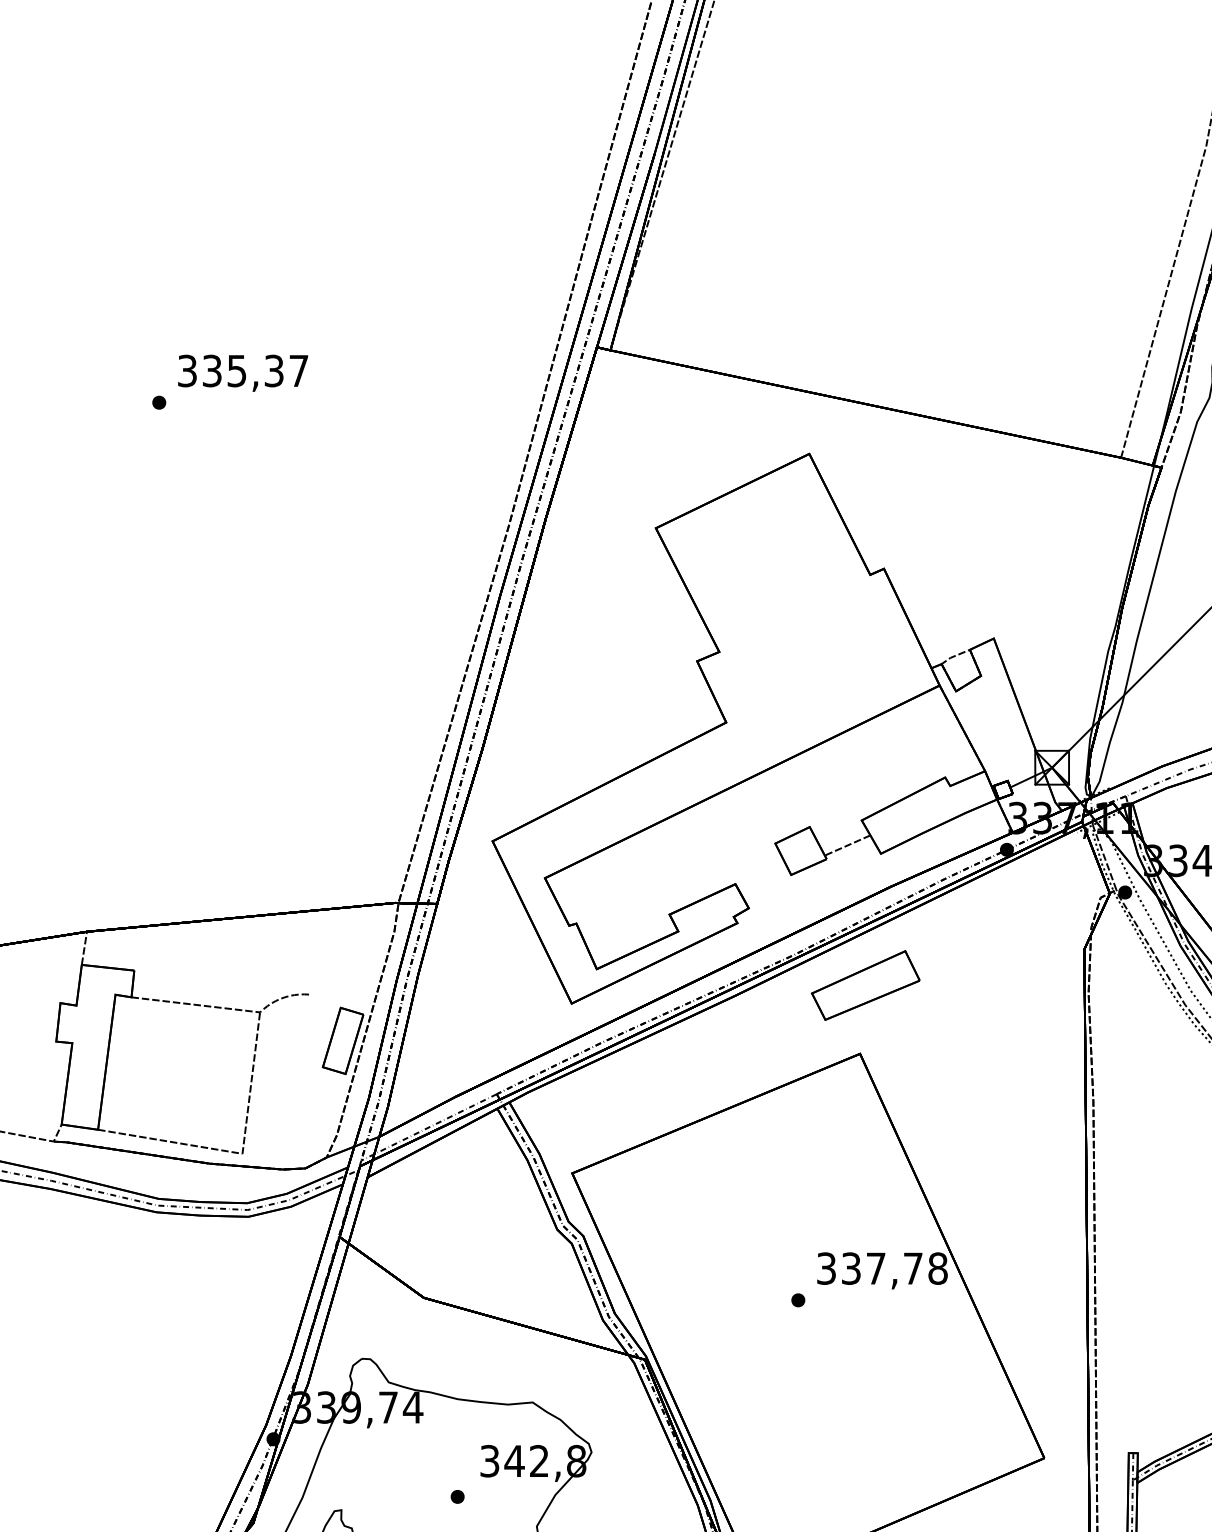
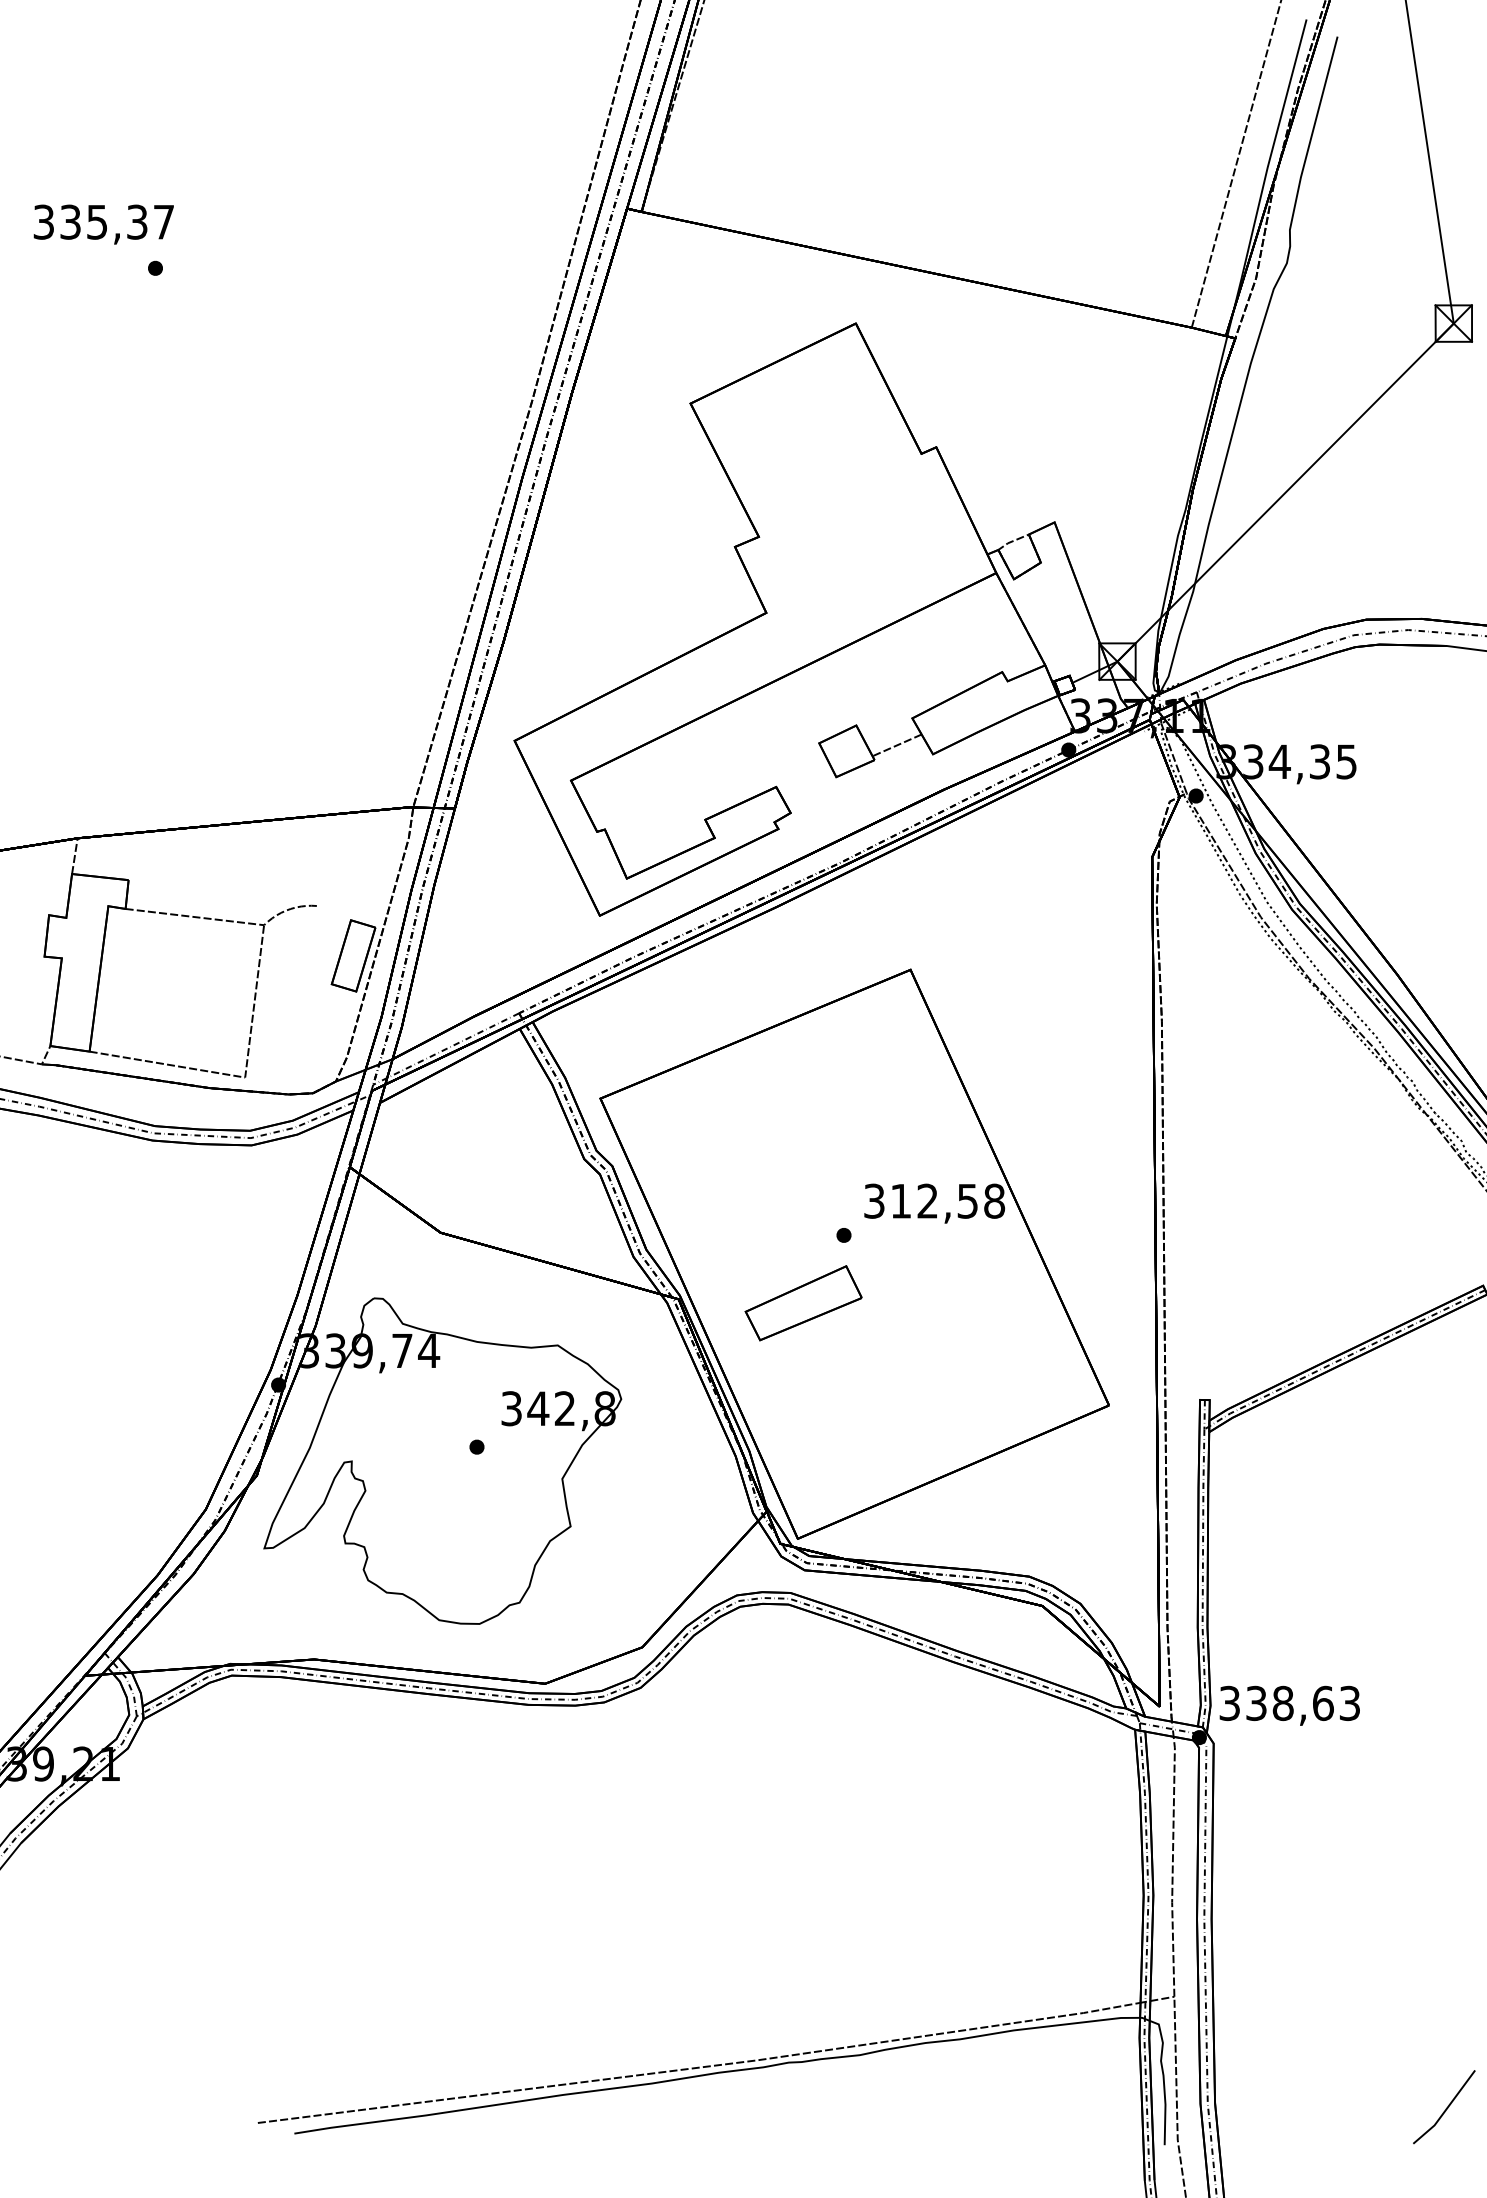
text: (242, 373) -> (103, 224), moved
part: (865, 985) -> (803, 1303), moved
text: (882, 1267) -> (934, 1200), 337,78 -> 312,58

